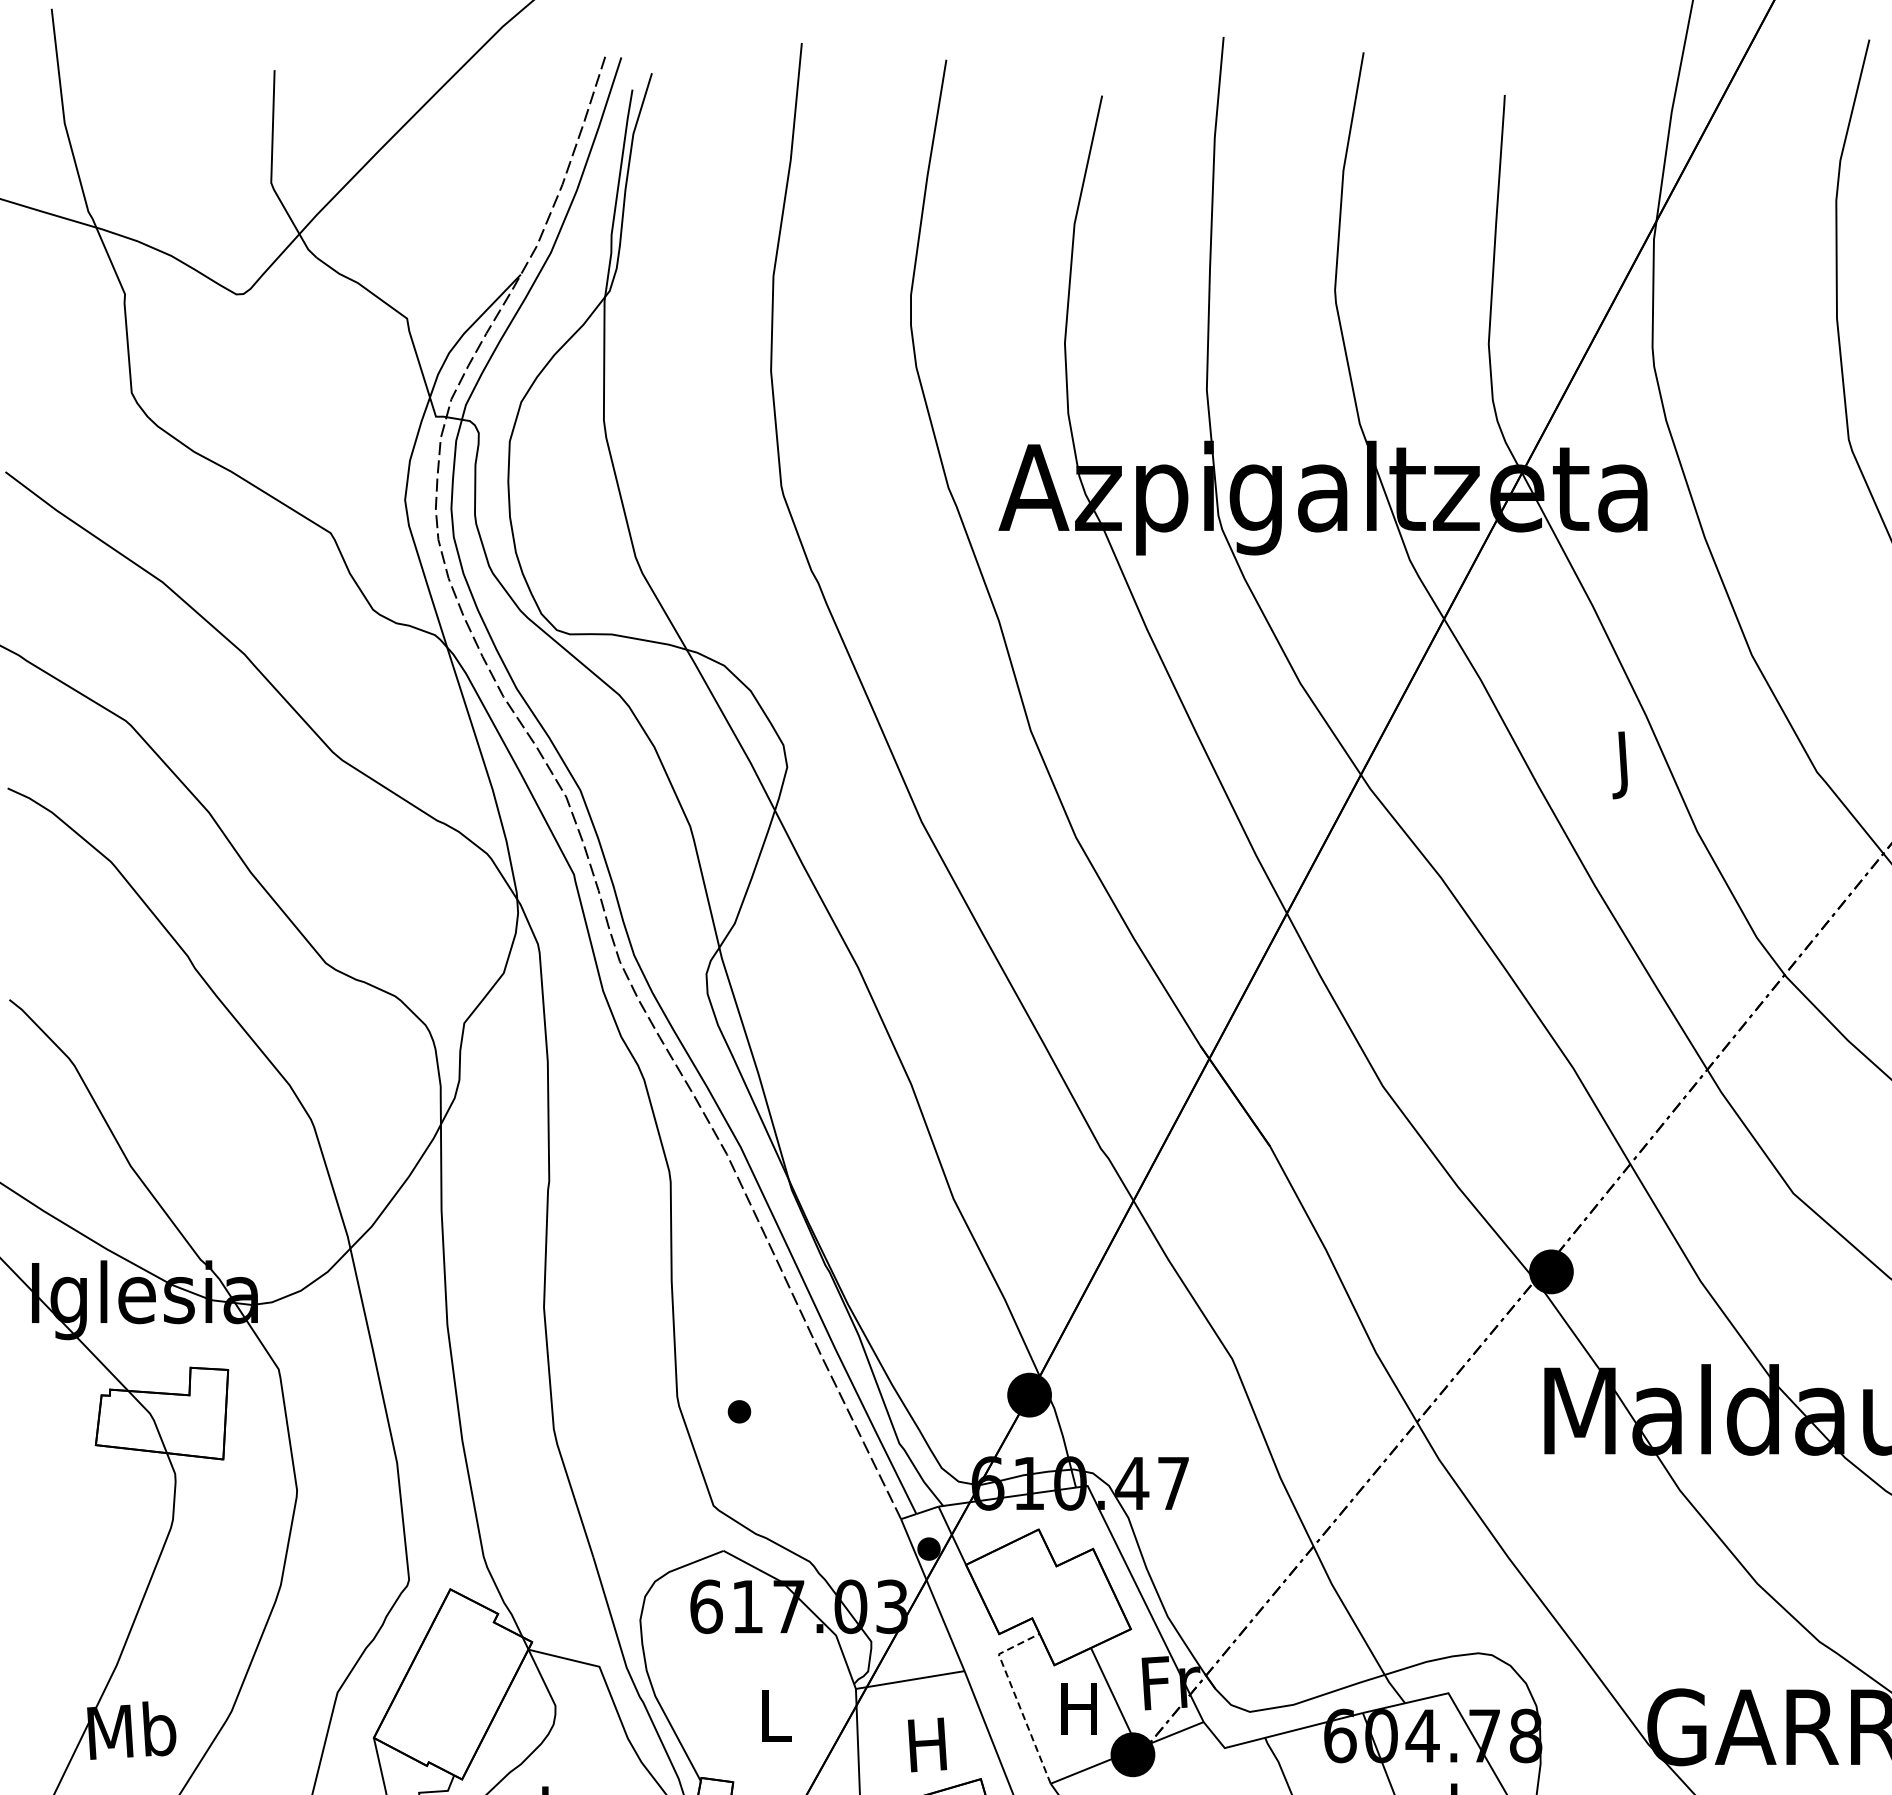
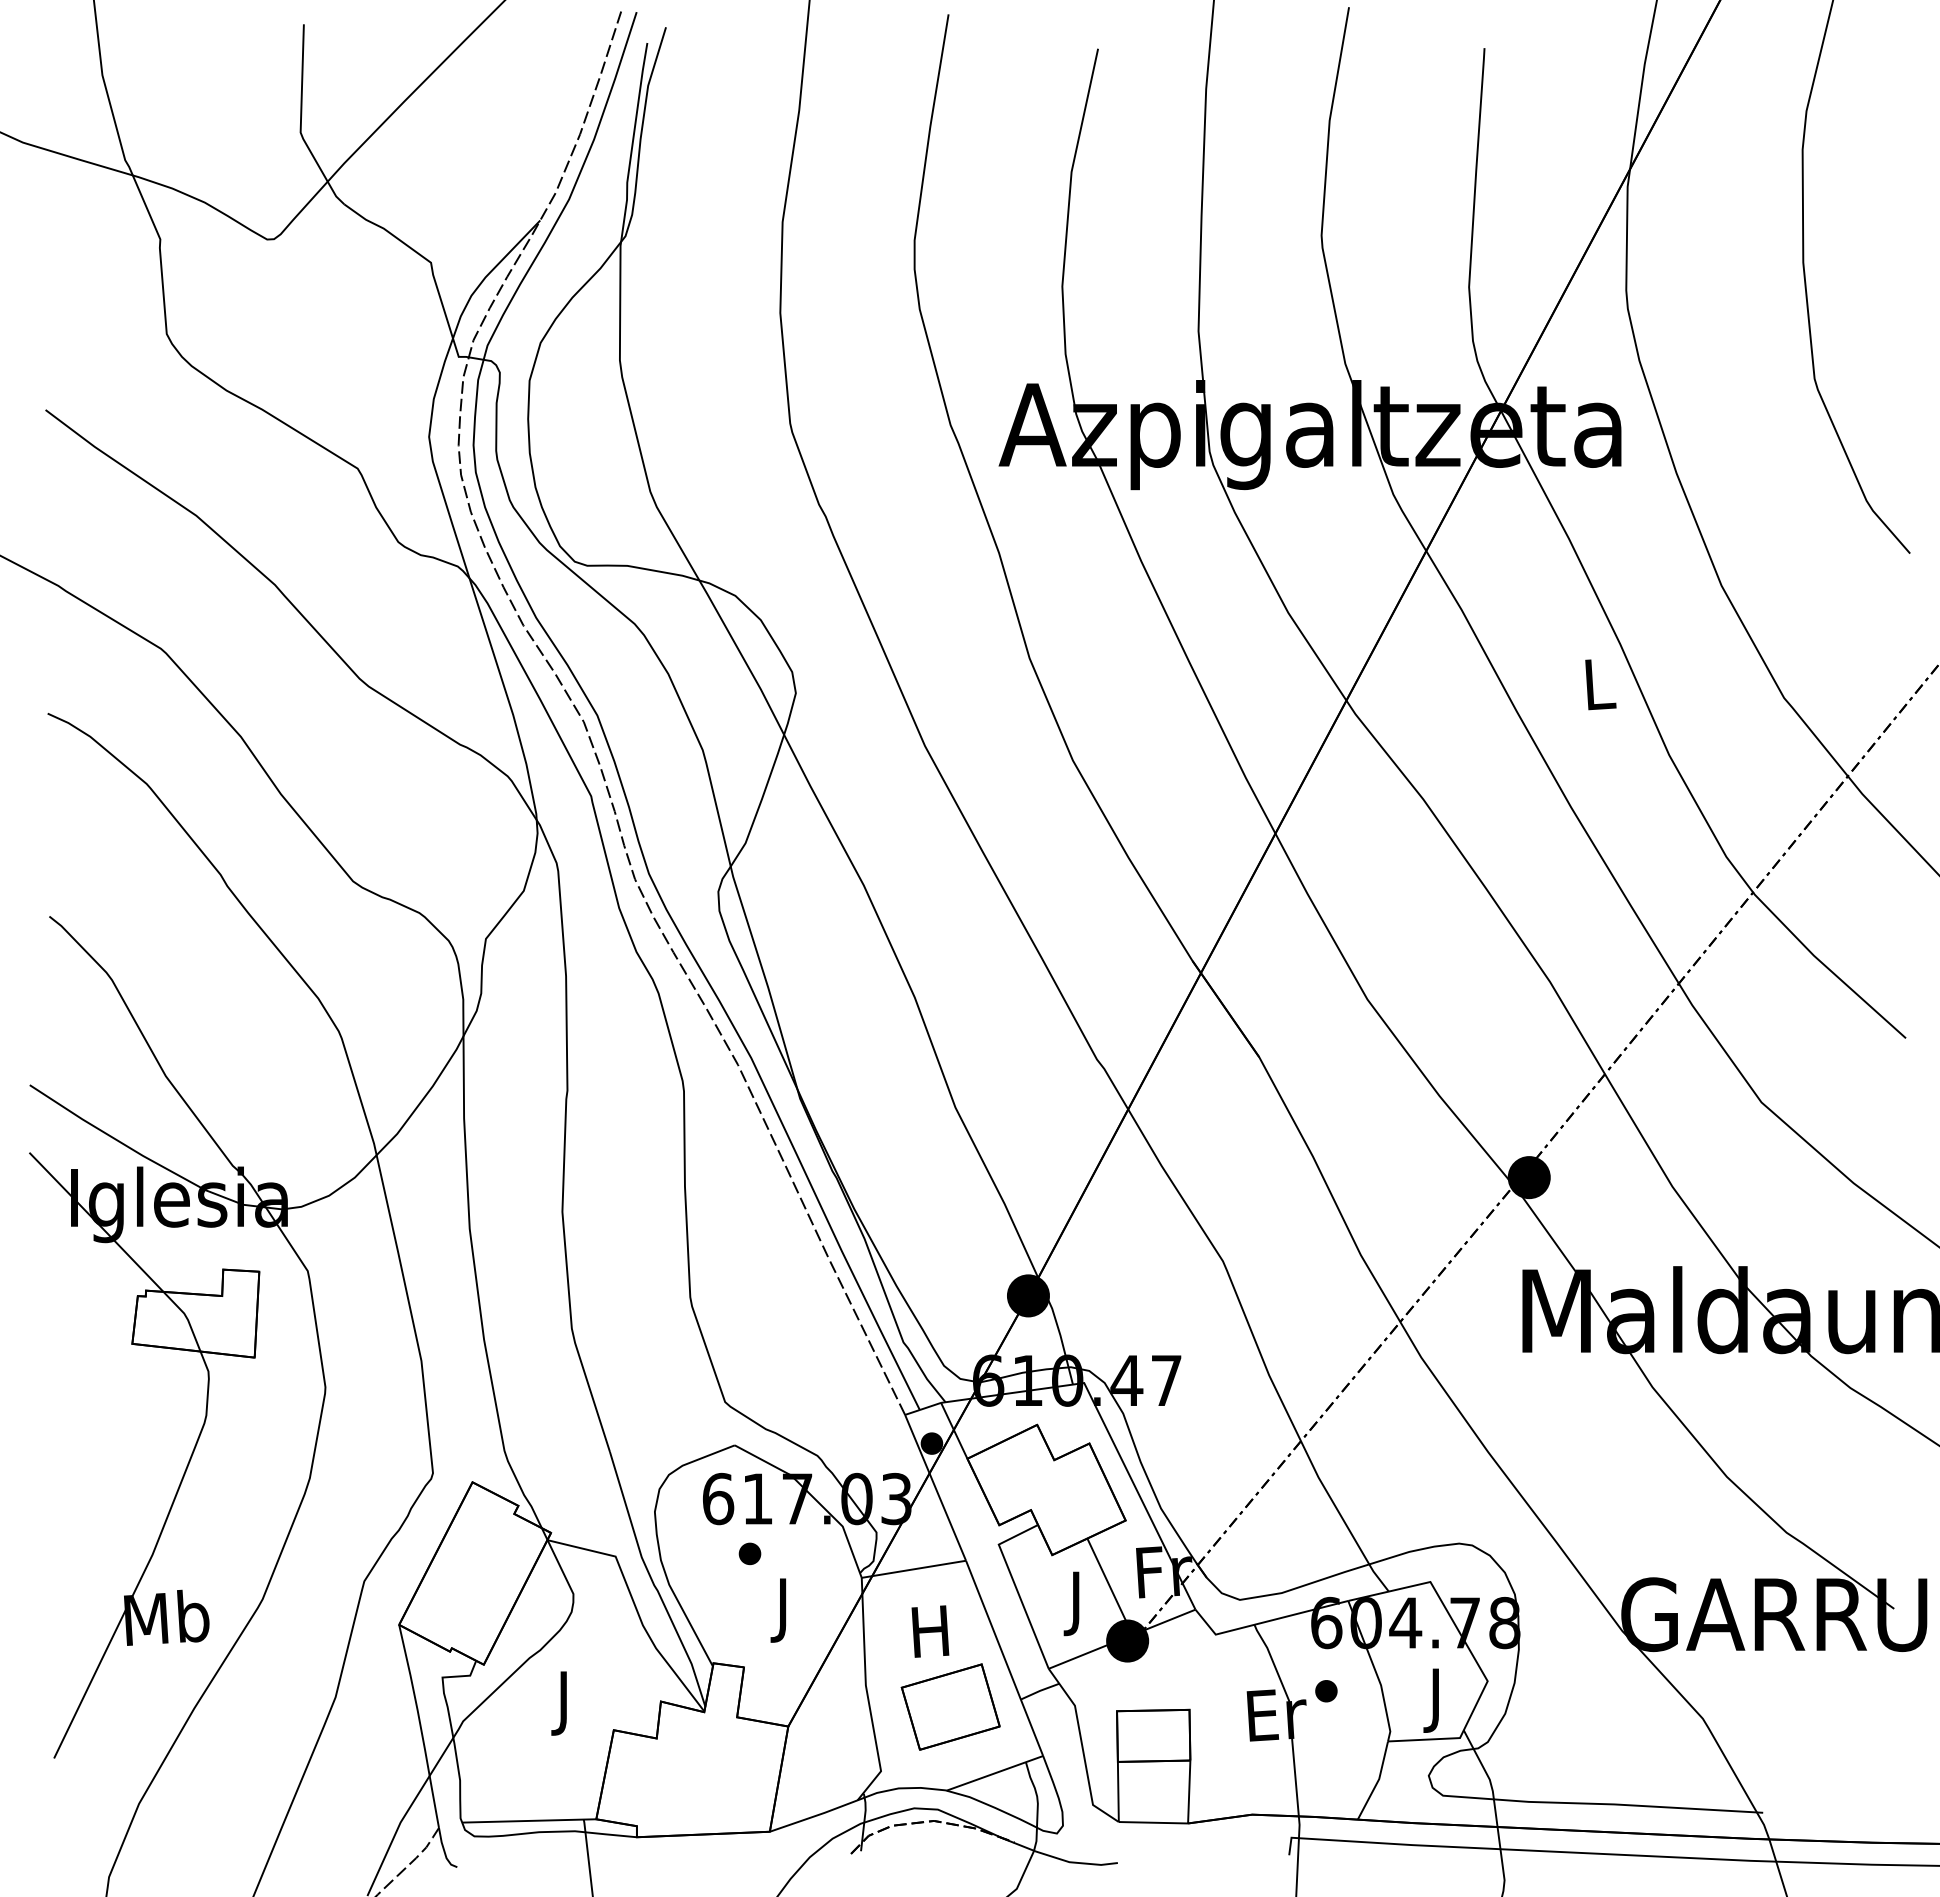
text: (1625, 765) -> (1600, 691), J -> L
part: (738, 1411) -> (749, 1553), moved
line: (1016, 1696) -> (1015, 1585), dashed -> solid
text: (1078, 1715) -> (1075, 1603), H -> J
text: (775, 1722) -> (784, 1610), L -> J

